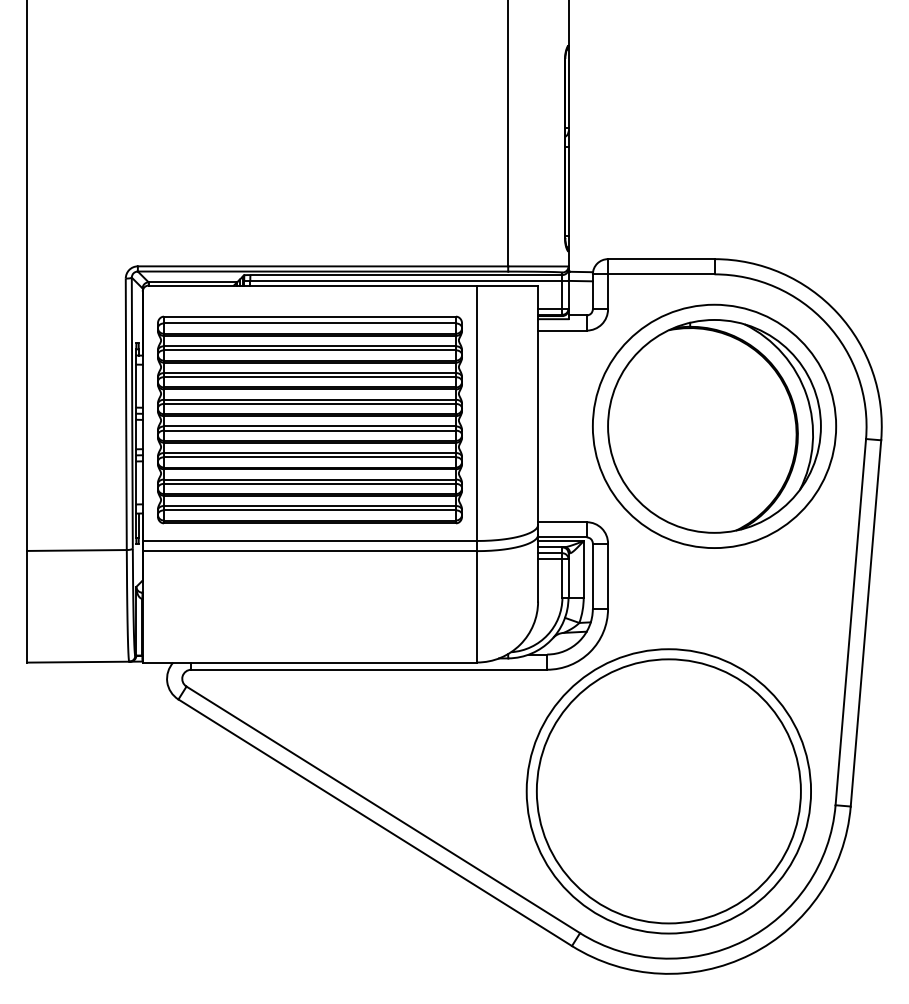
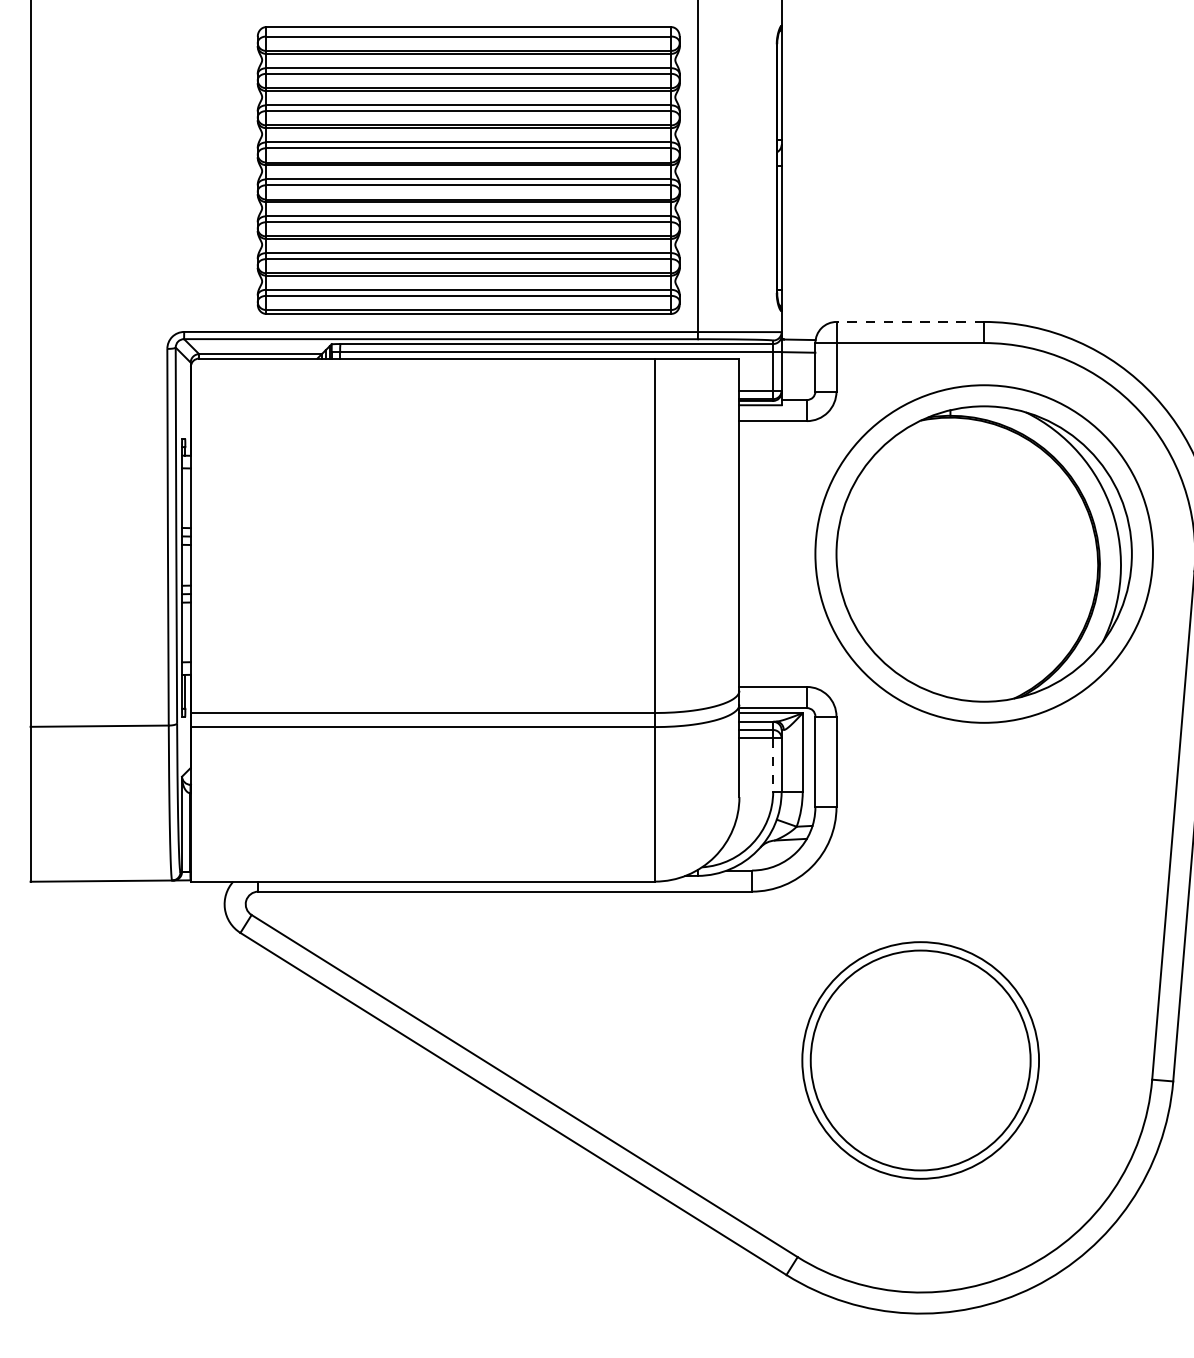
line: (660, 259) -> (909, 322), solid -> dashed
part: (309, 419) -> (468, 169), moved
line: (562, 578) -> (773, 765), solid -> dashed
part: (668, 791) -> (920, 1060), size x0.6

